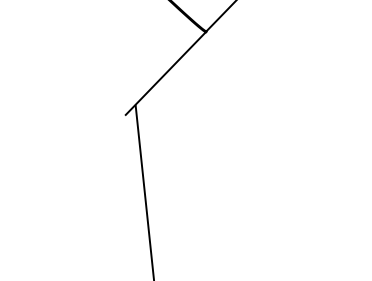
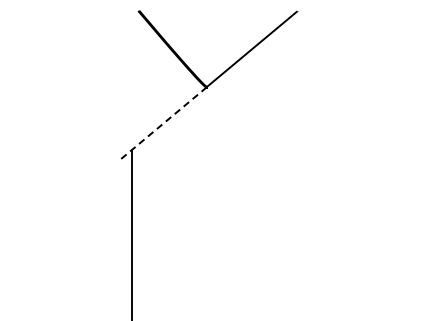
line: (165, 74) -> (163, 123), solid -> dashed

